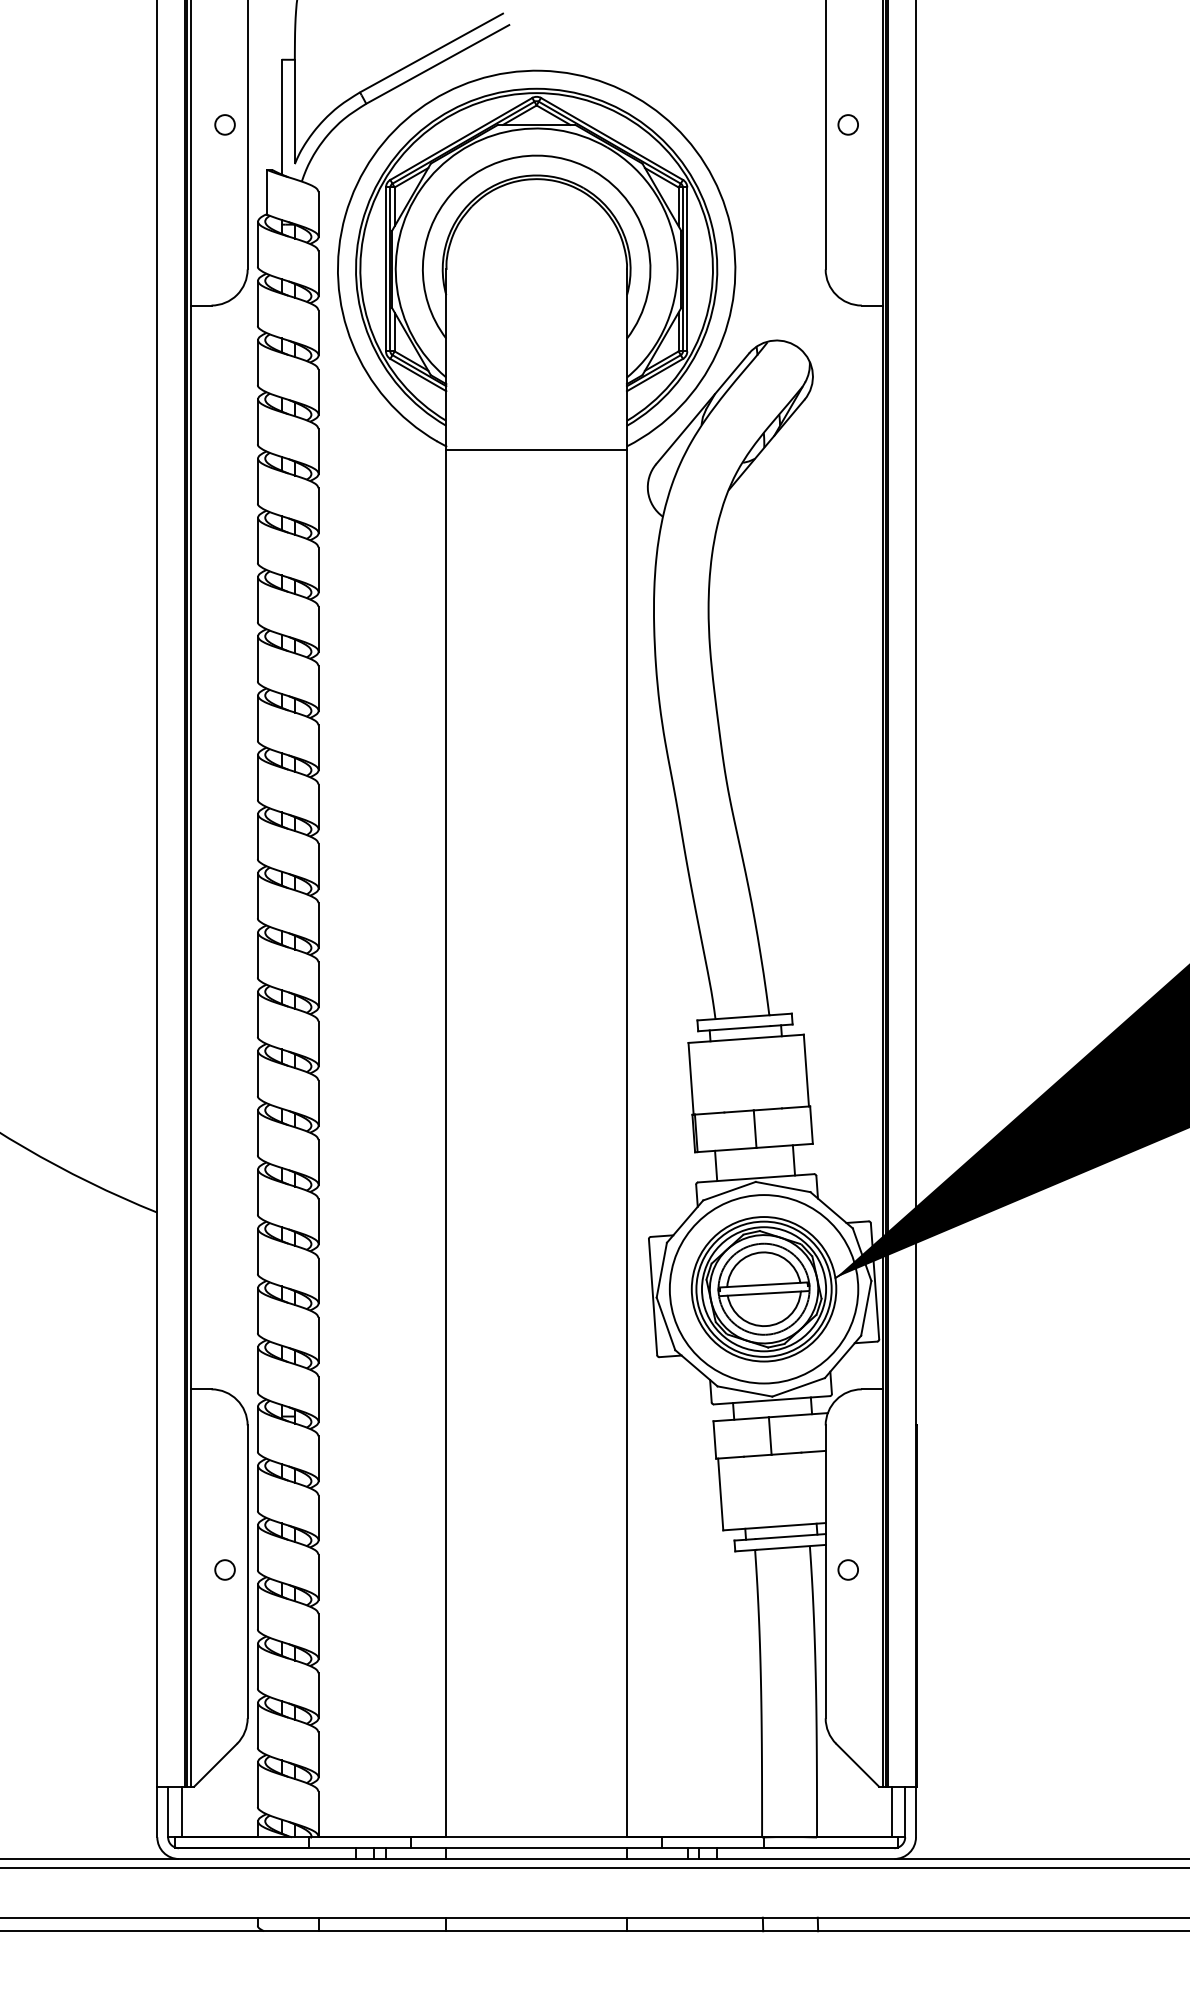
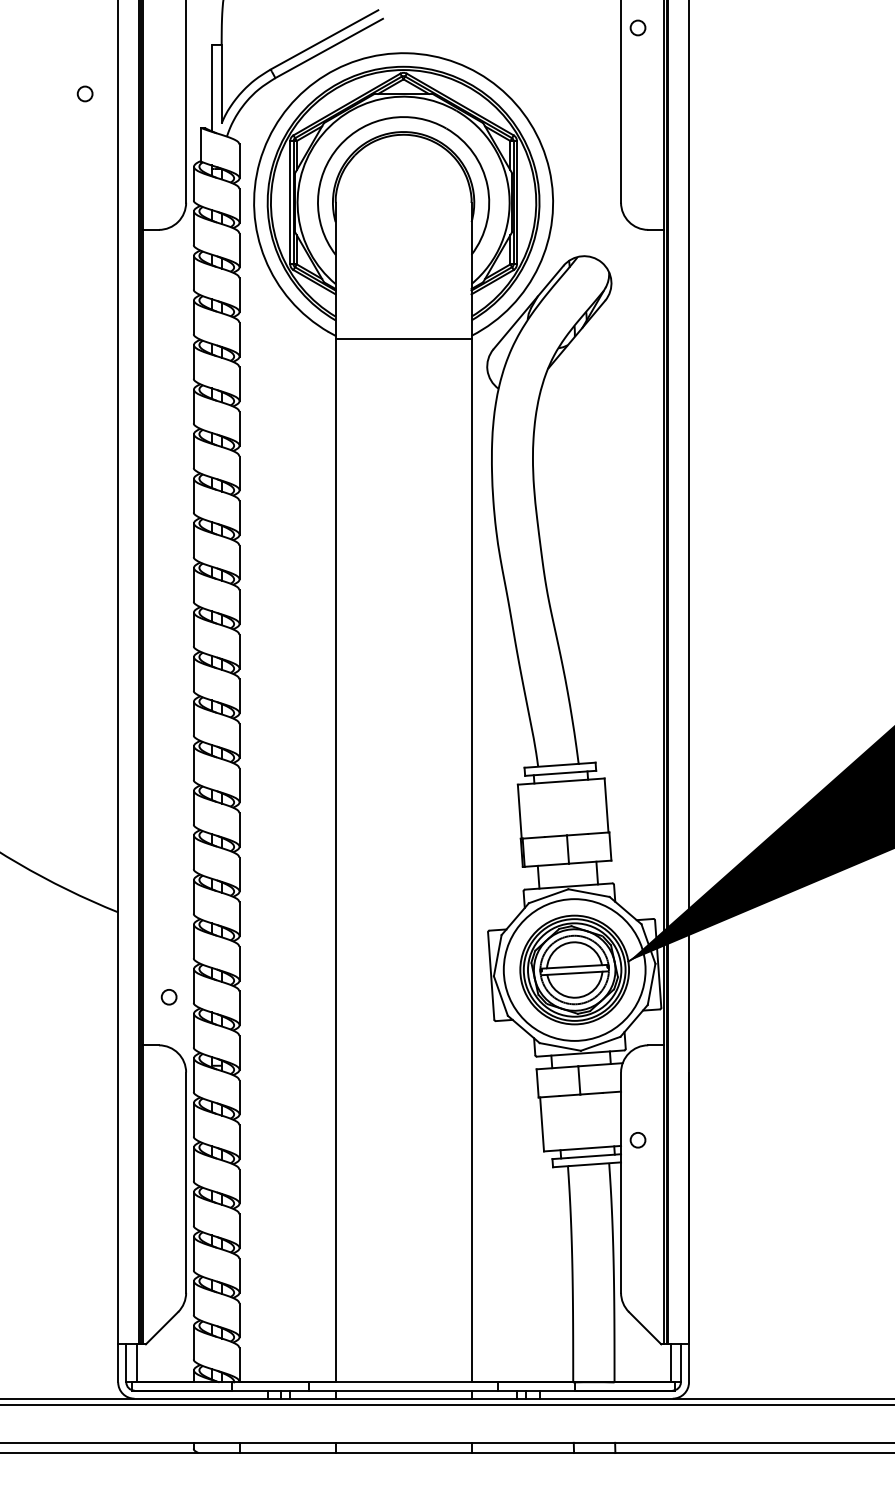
circle: (224, 124) -> (84, 93), moved
circle: (847, 124) -> (637, 27), moved
circle: (224, 1570) -> (168, 997), moved
circle: (847, 1570) -> (637, 1140), moved

